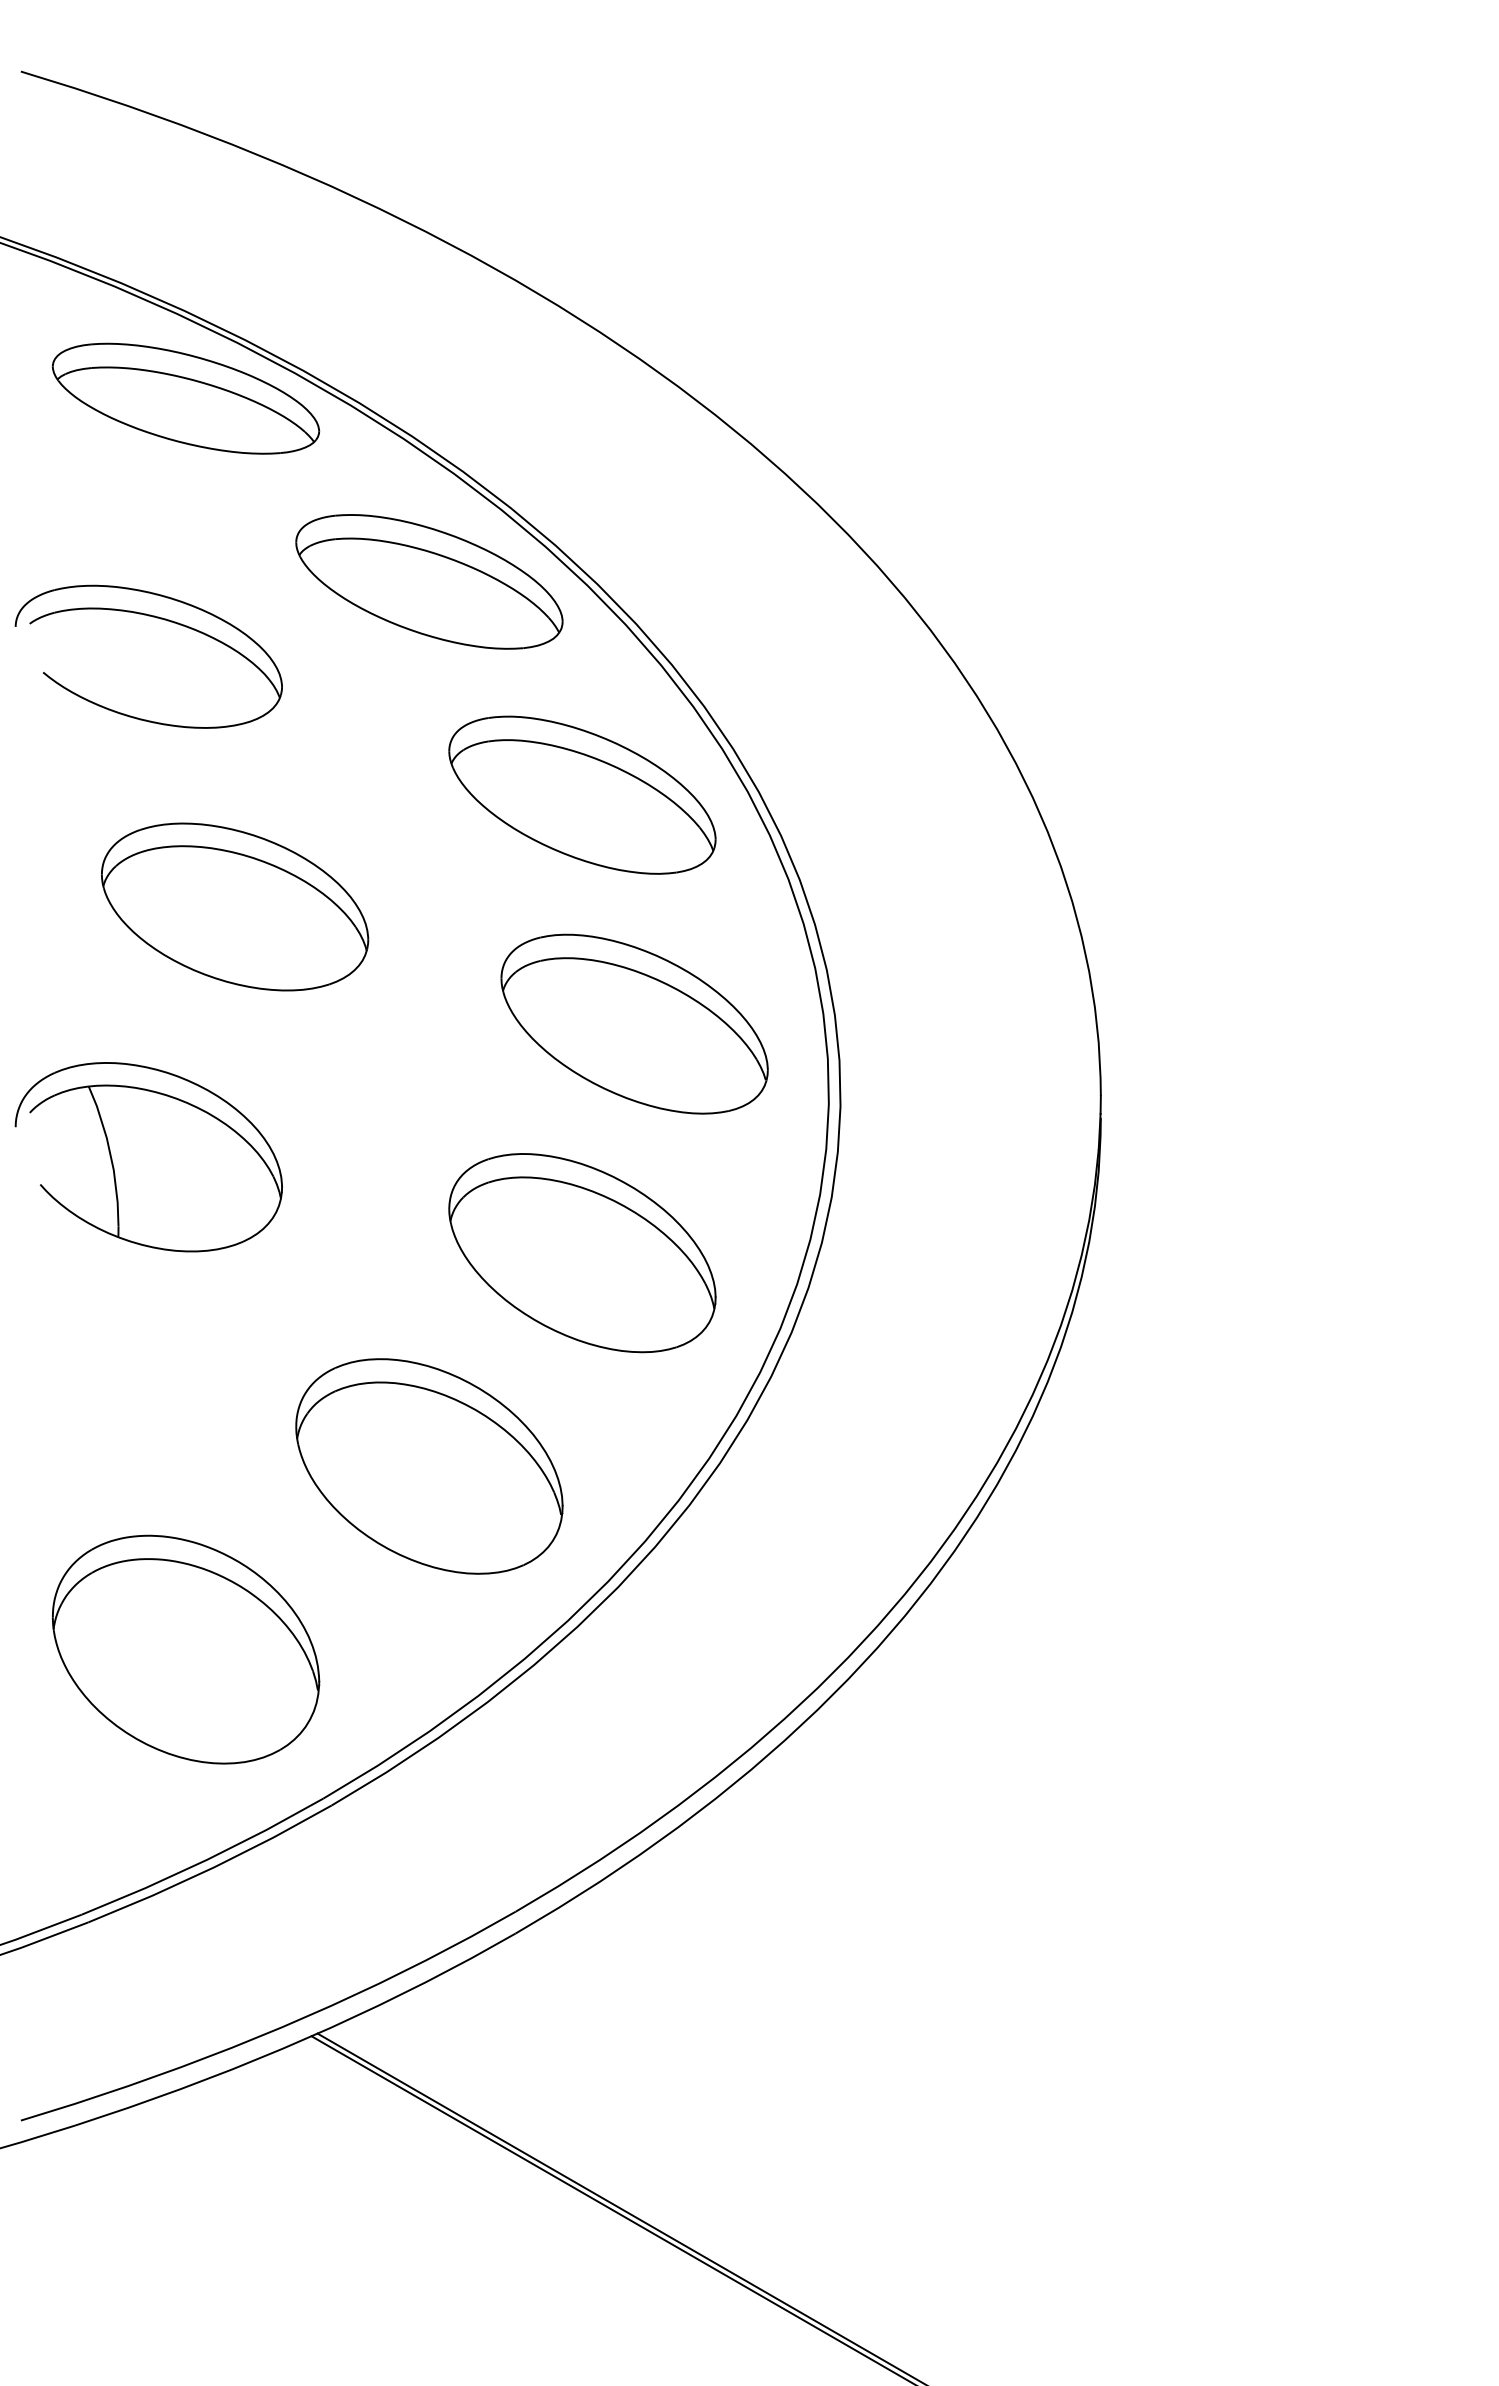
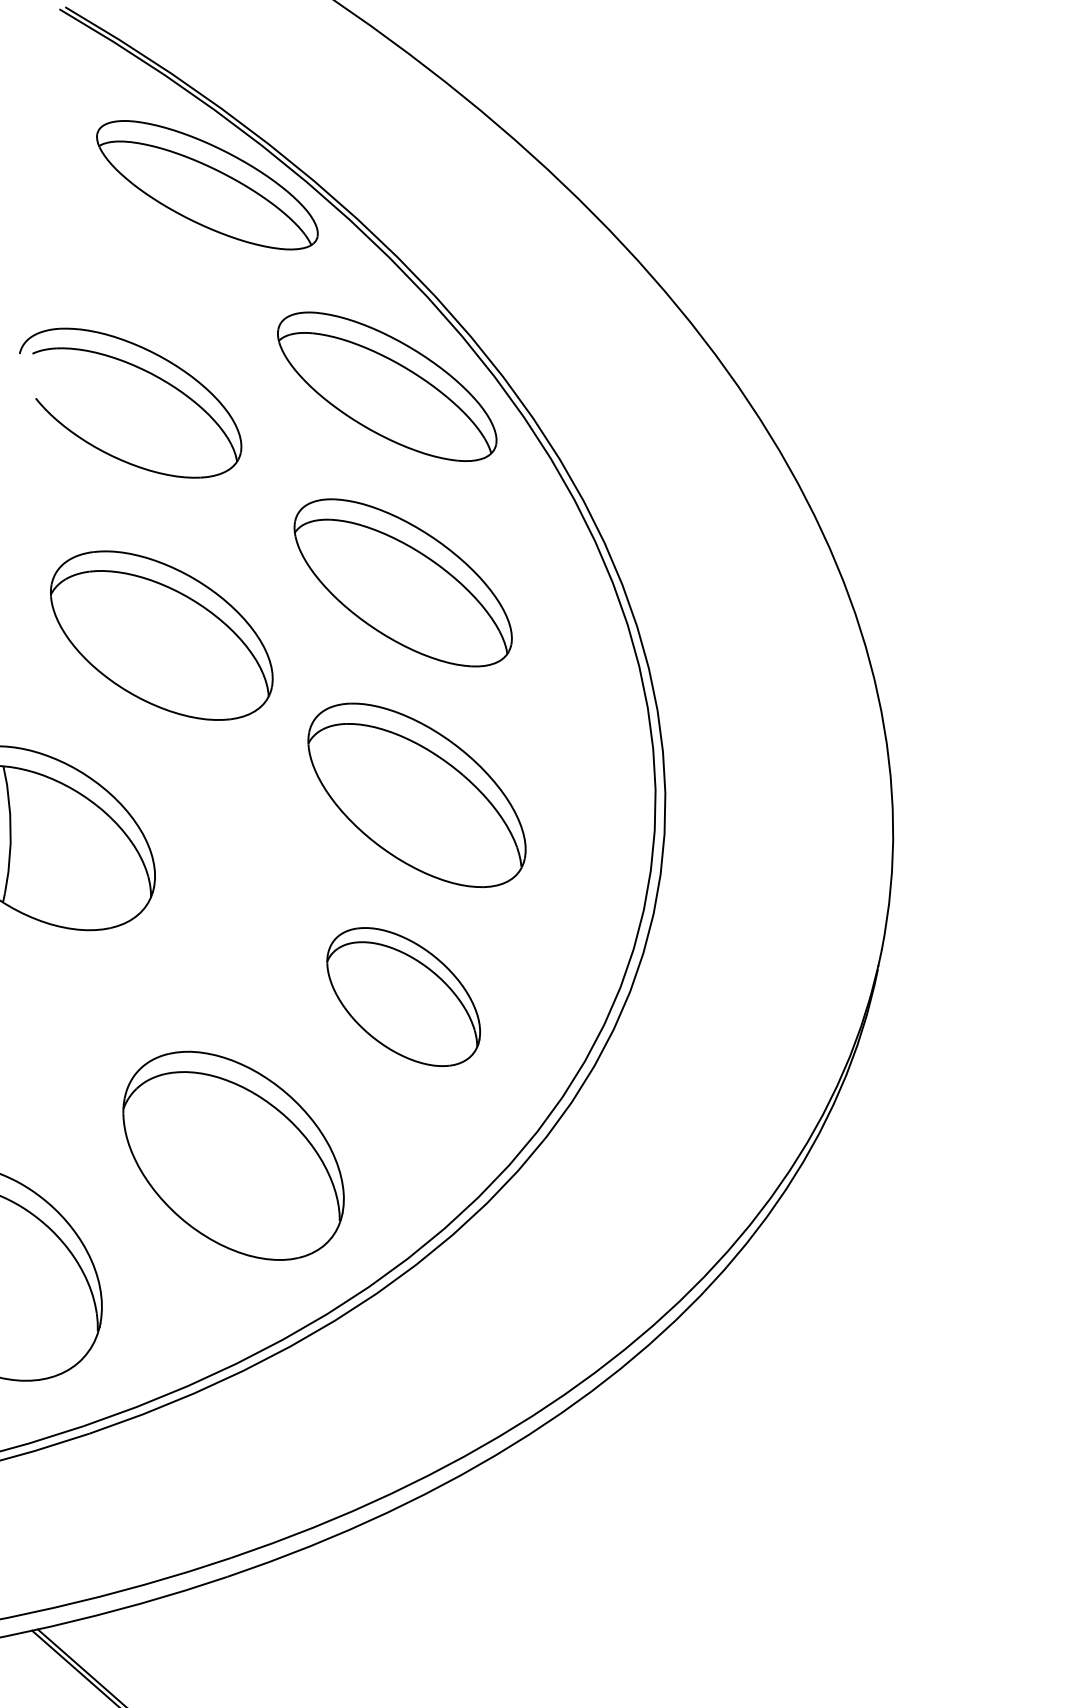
part: (582, 794) -> (403, 582), moved
part: (634, 1023) -> (417, 794), moved
part: (582, 1253) -> (403, 997), size x0.7

